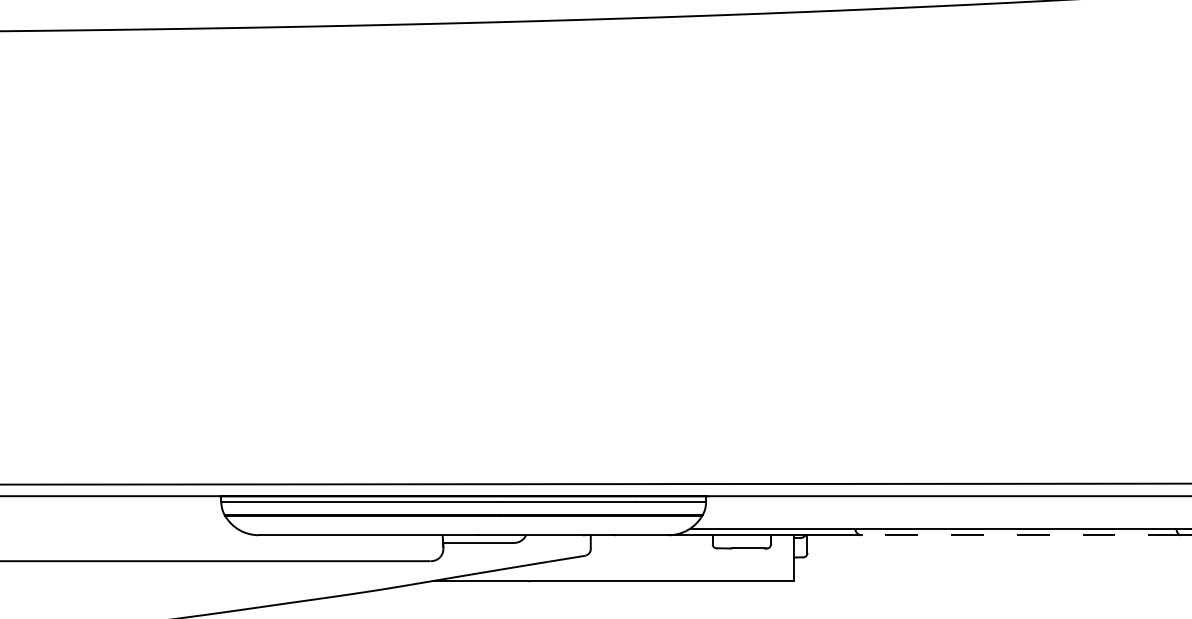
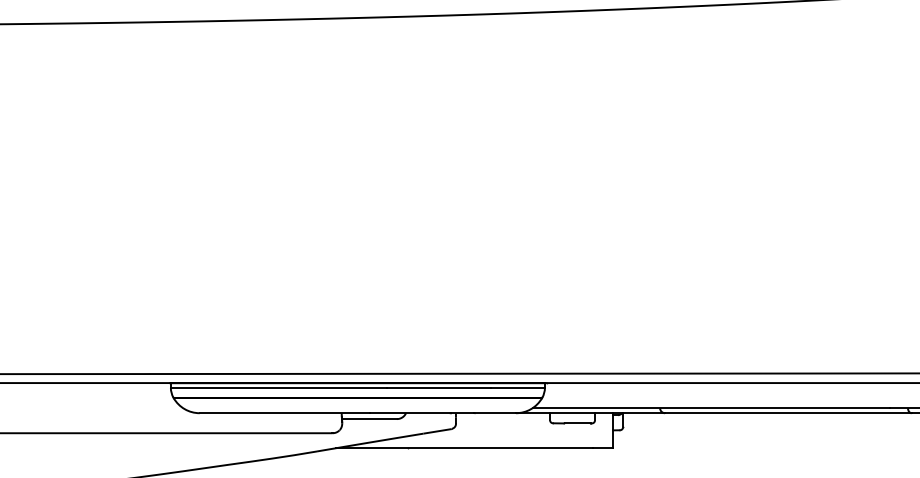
line: (1020, 535) -> (787, 413), dashed -> solid

